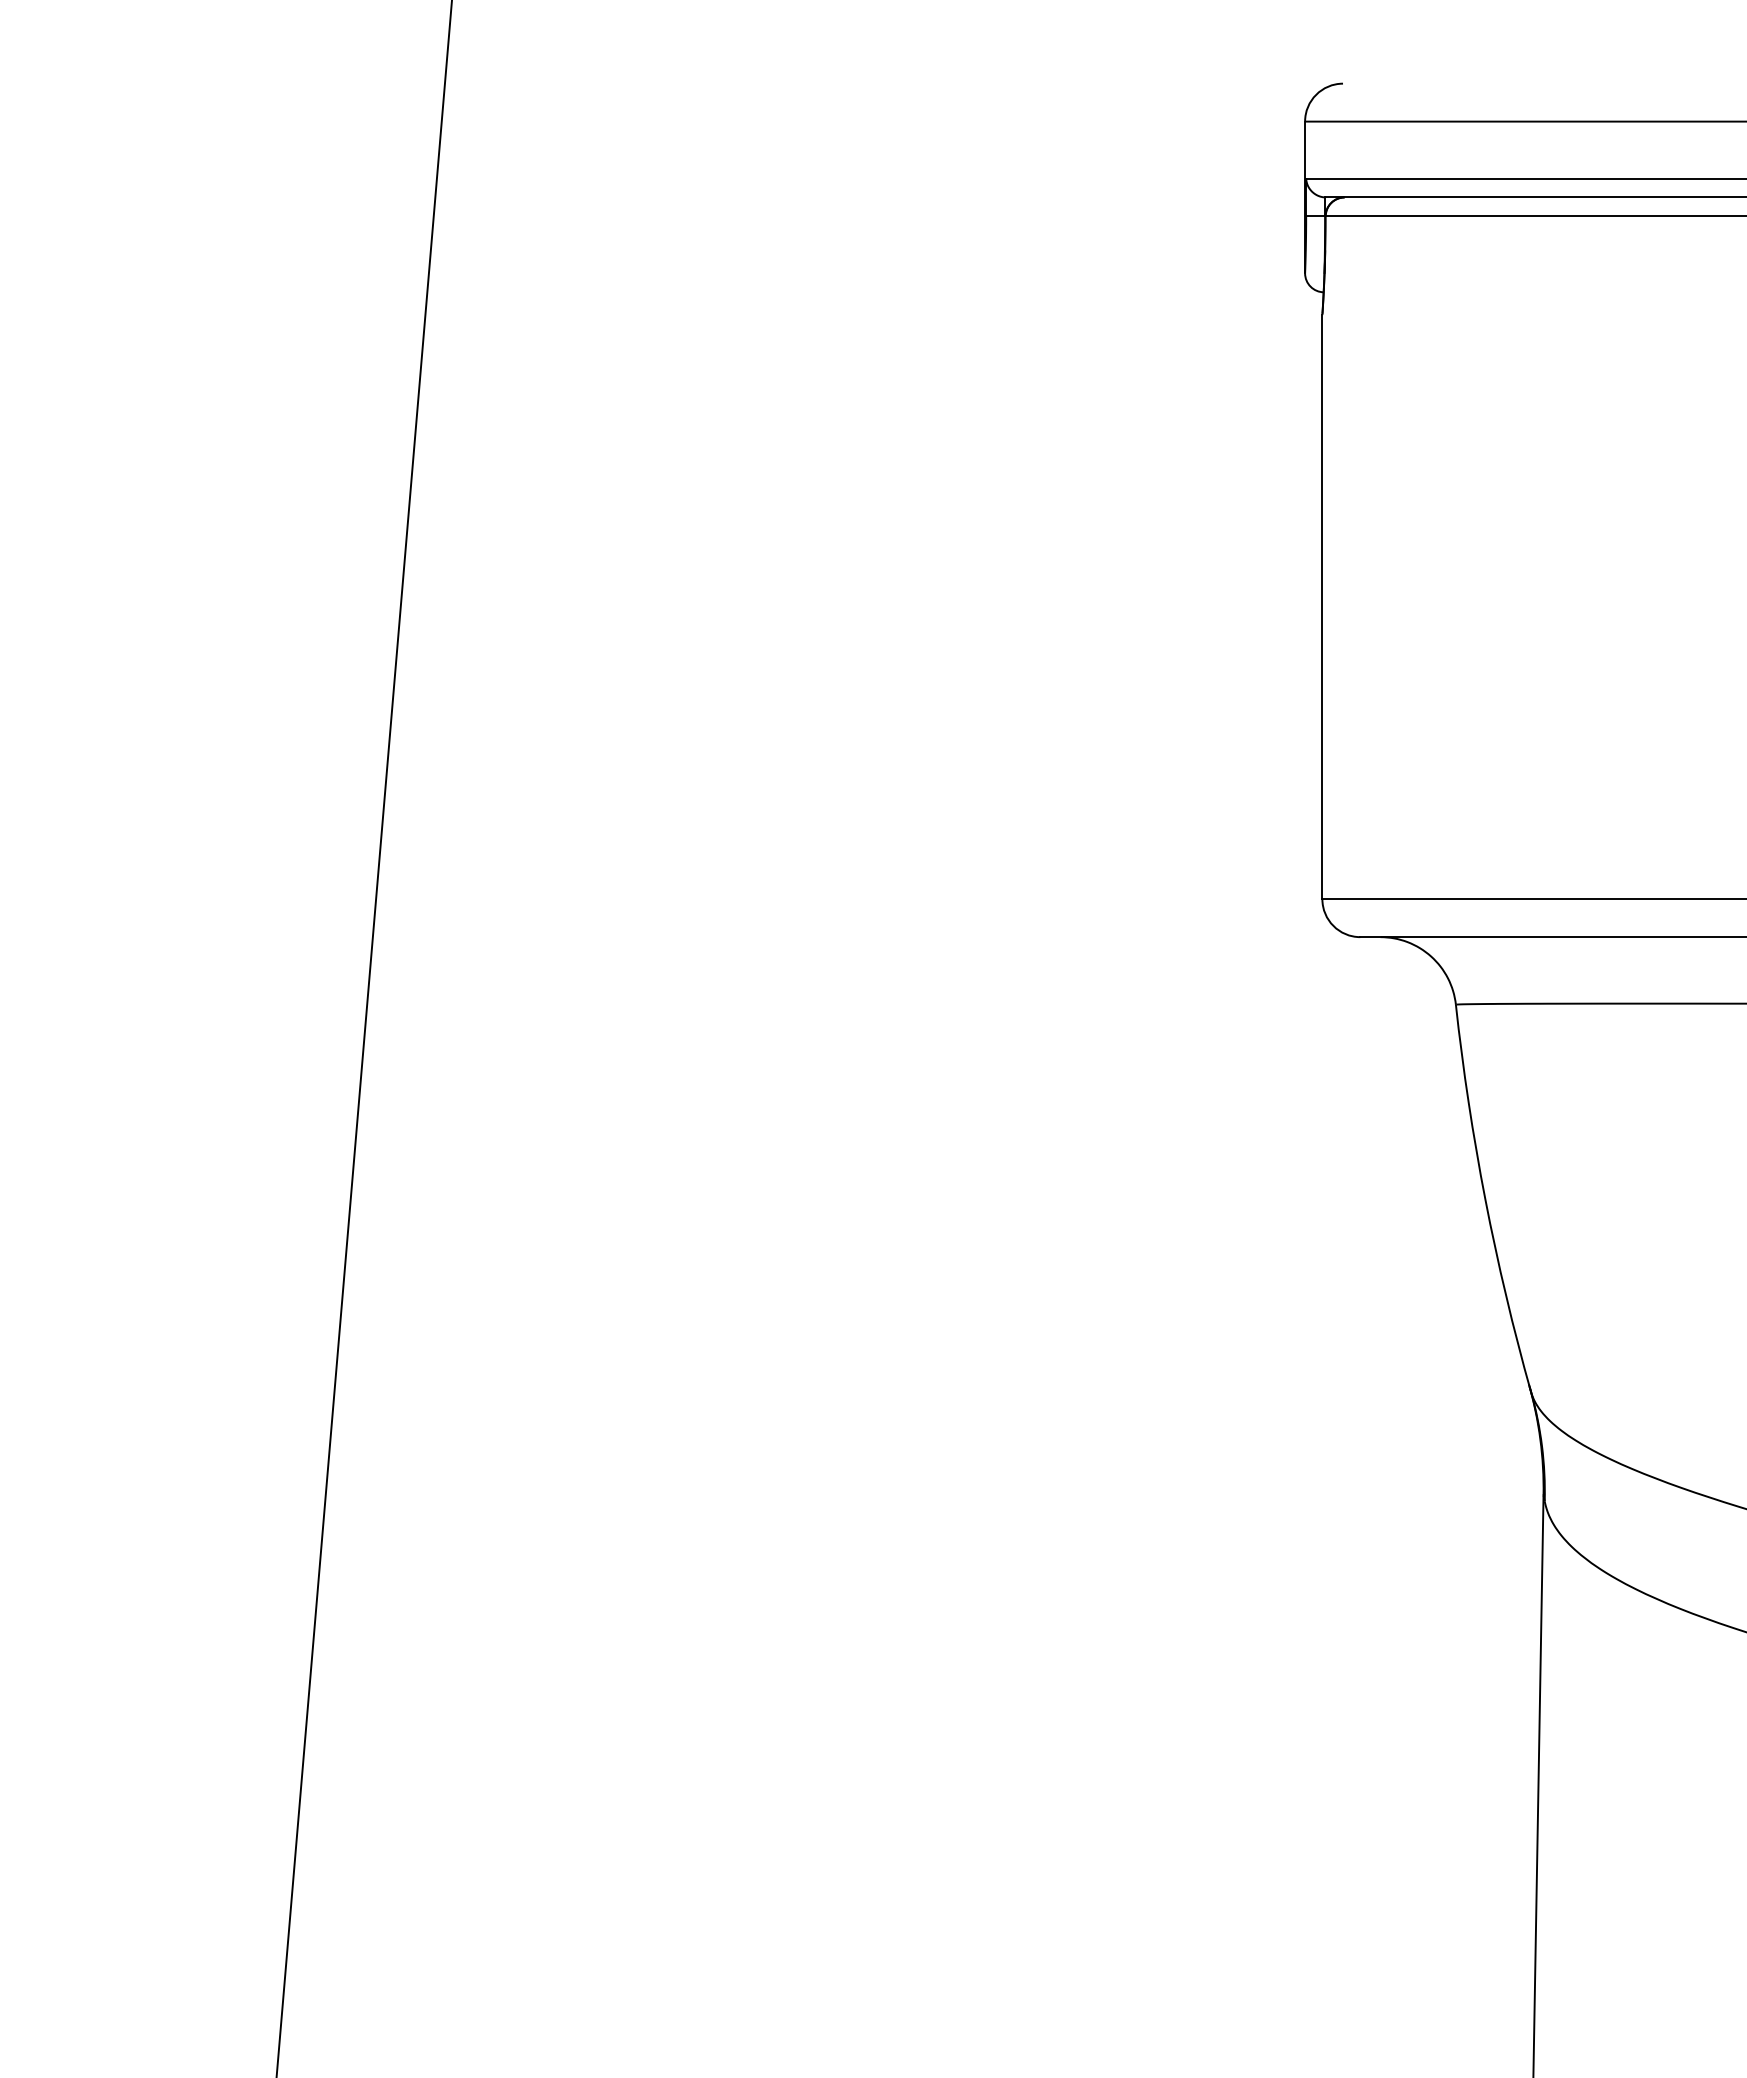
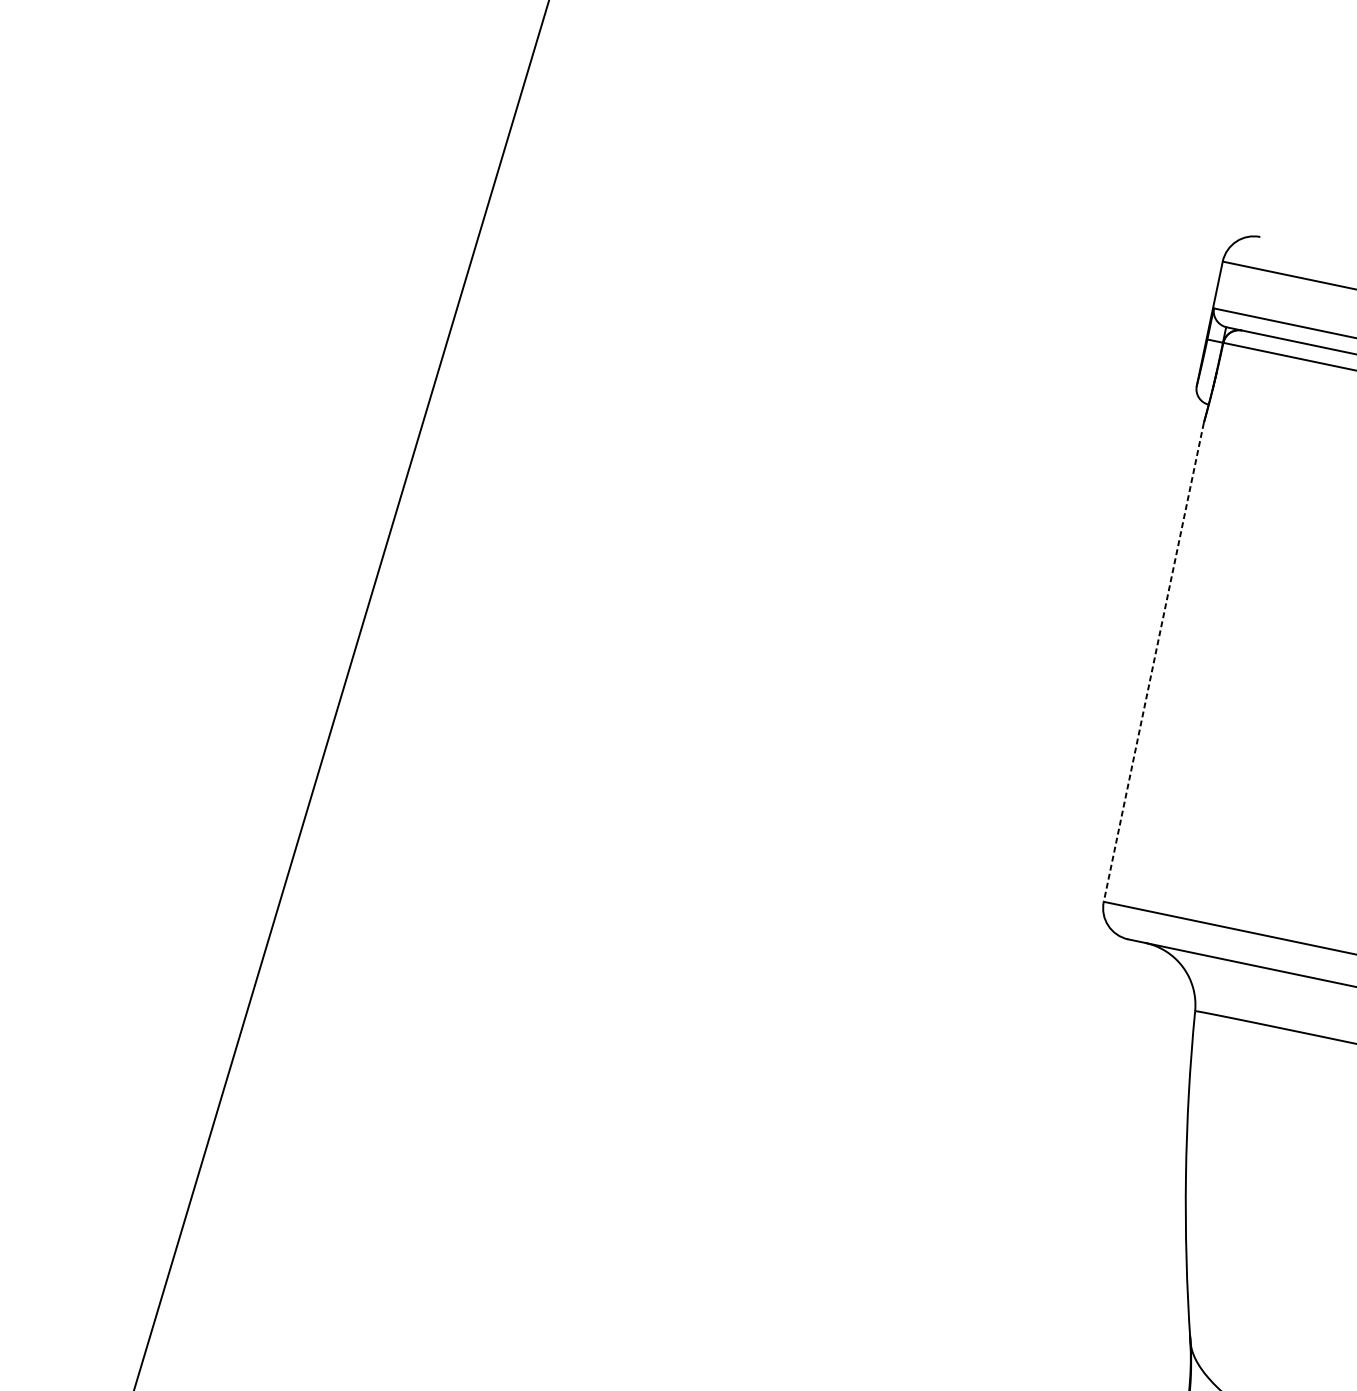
line: (1322, 607) -> (1153, 662), solid -> dashed

